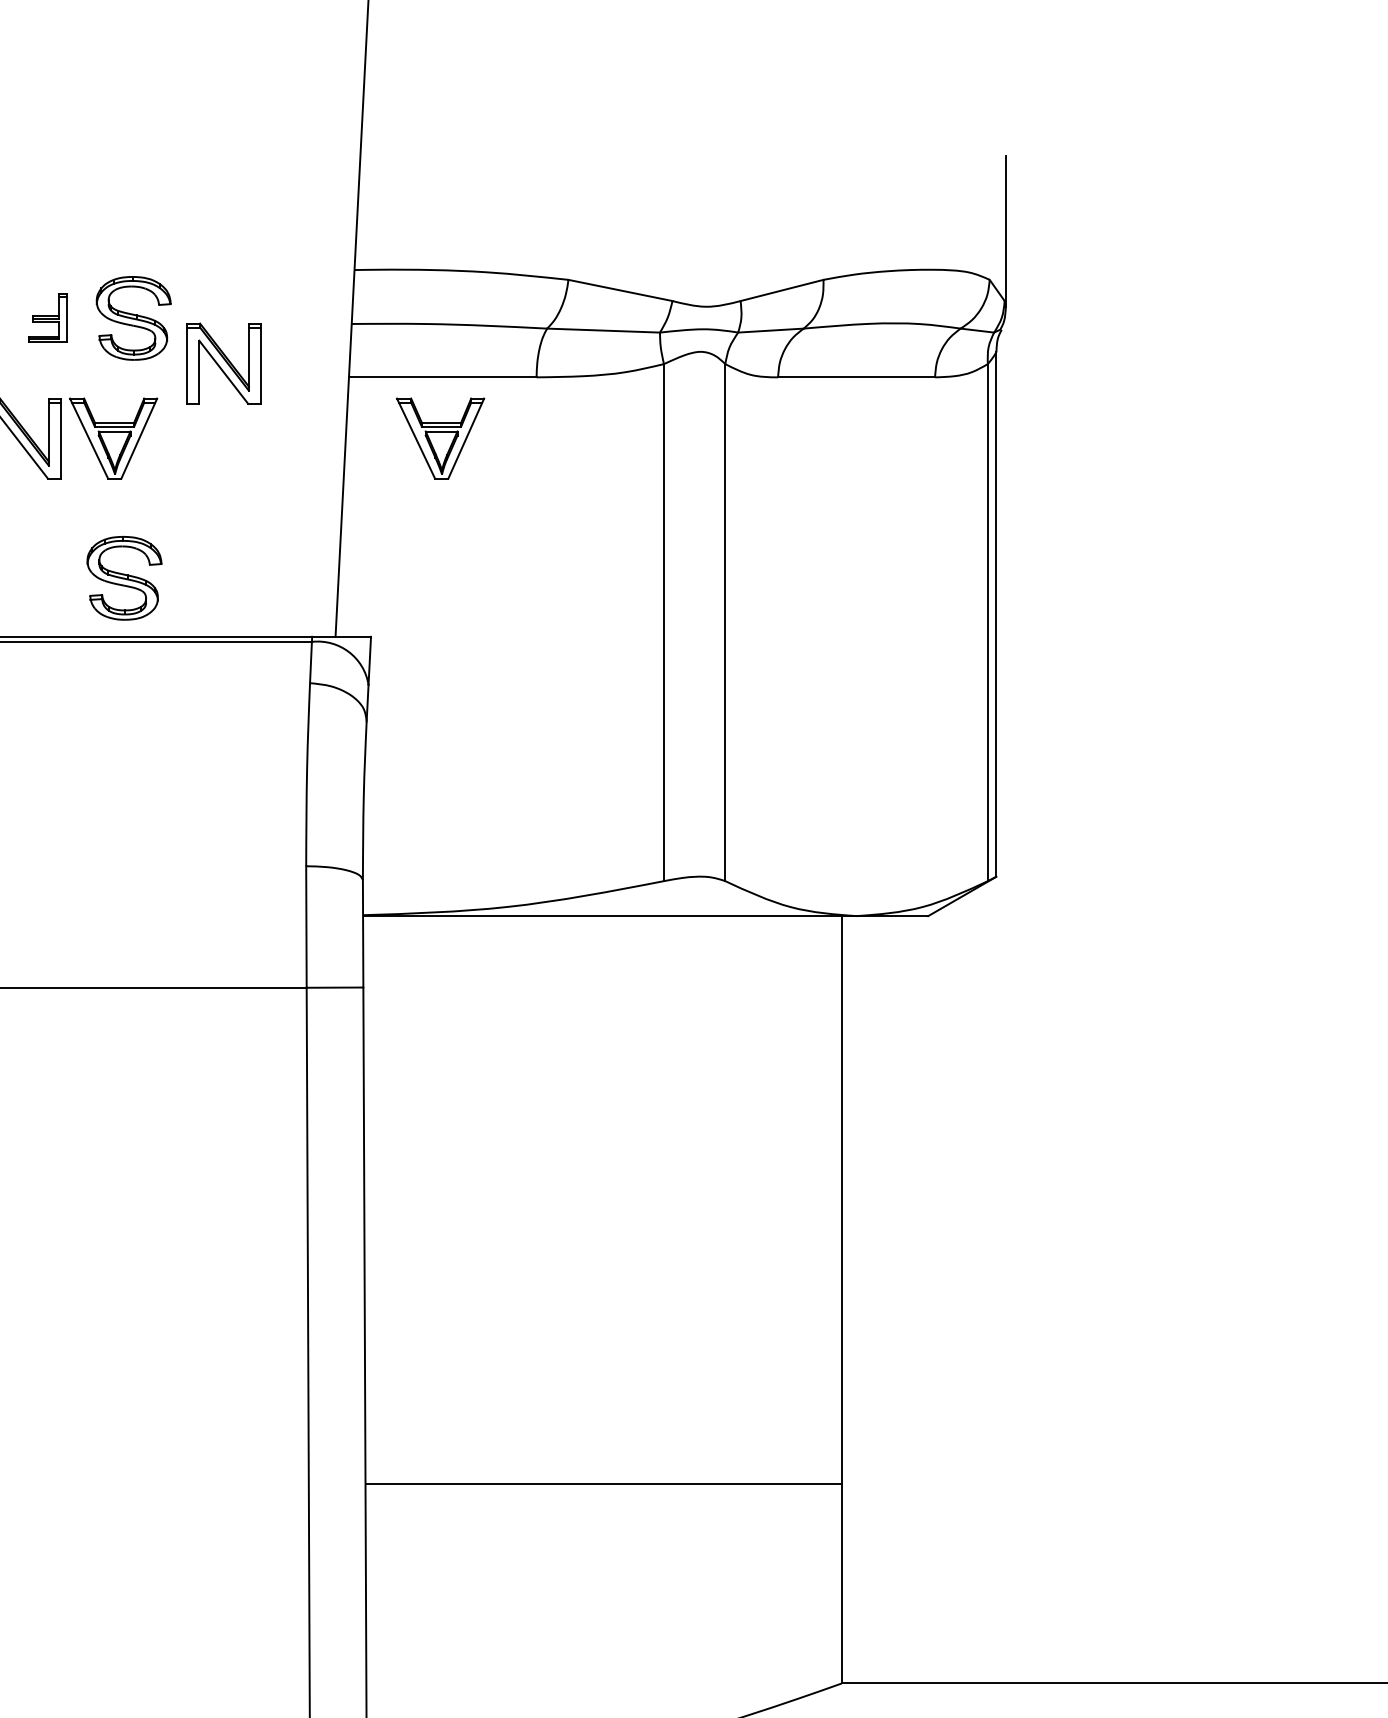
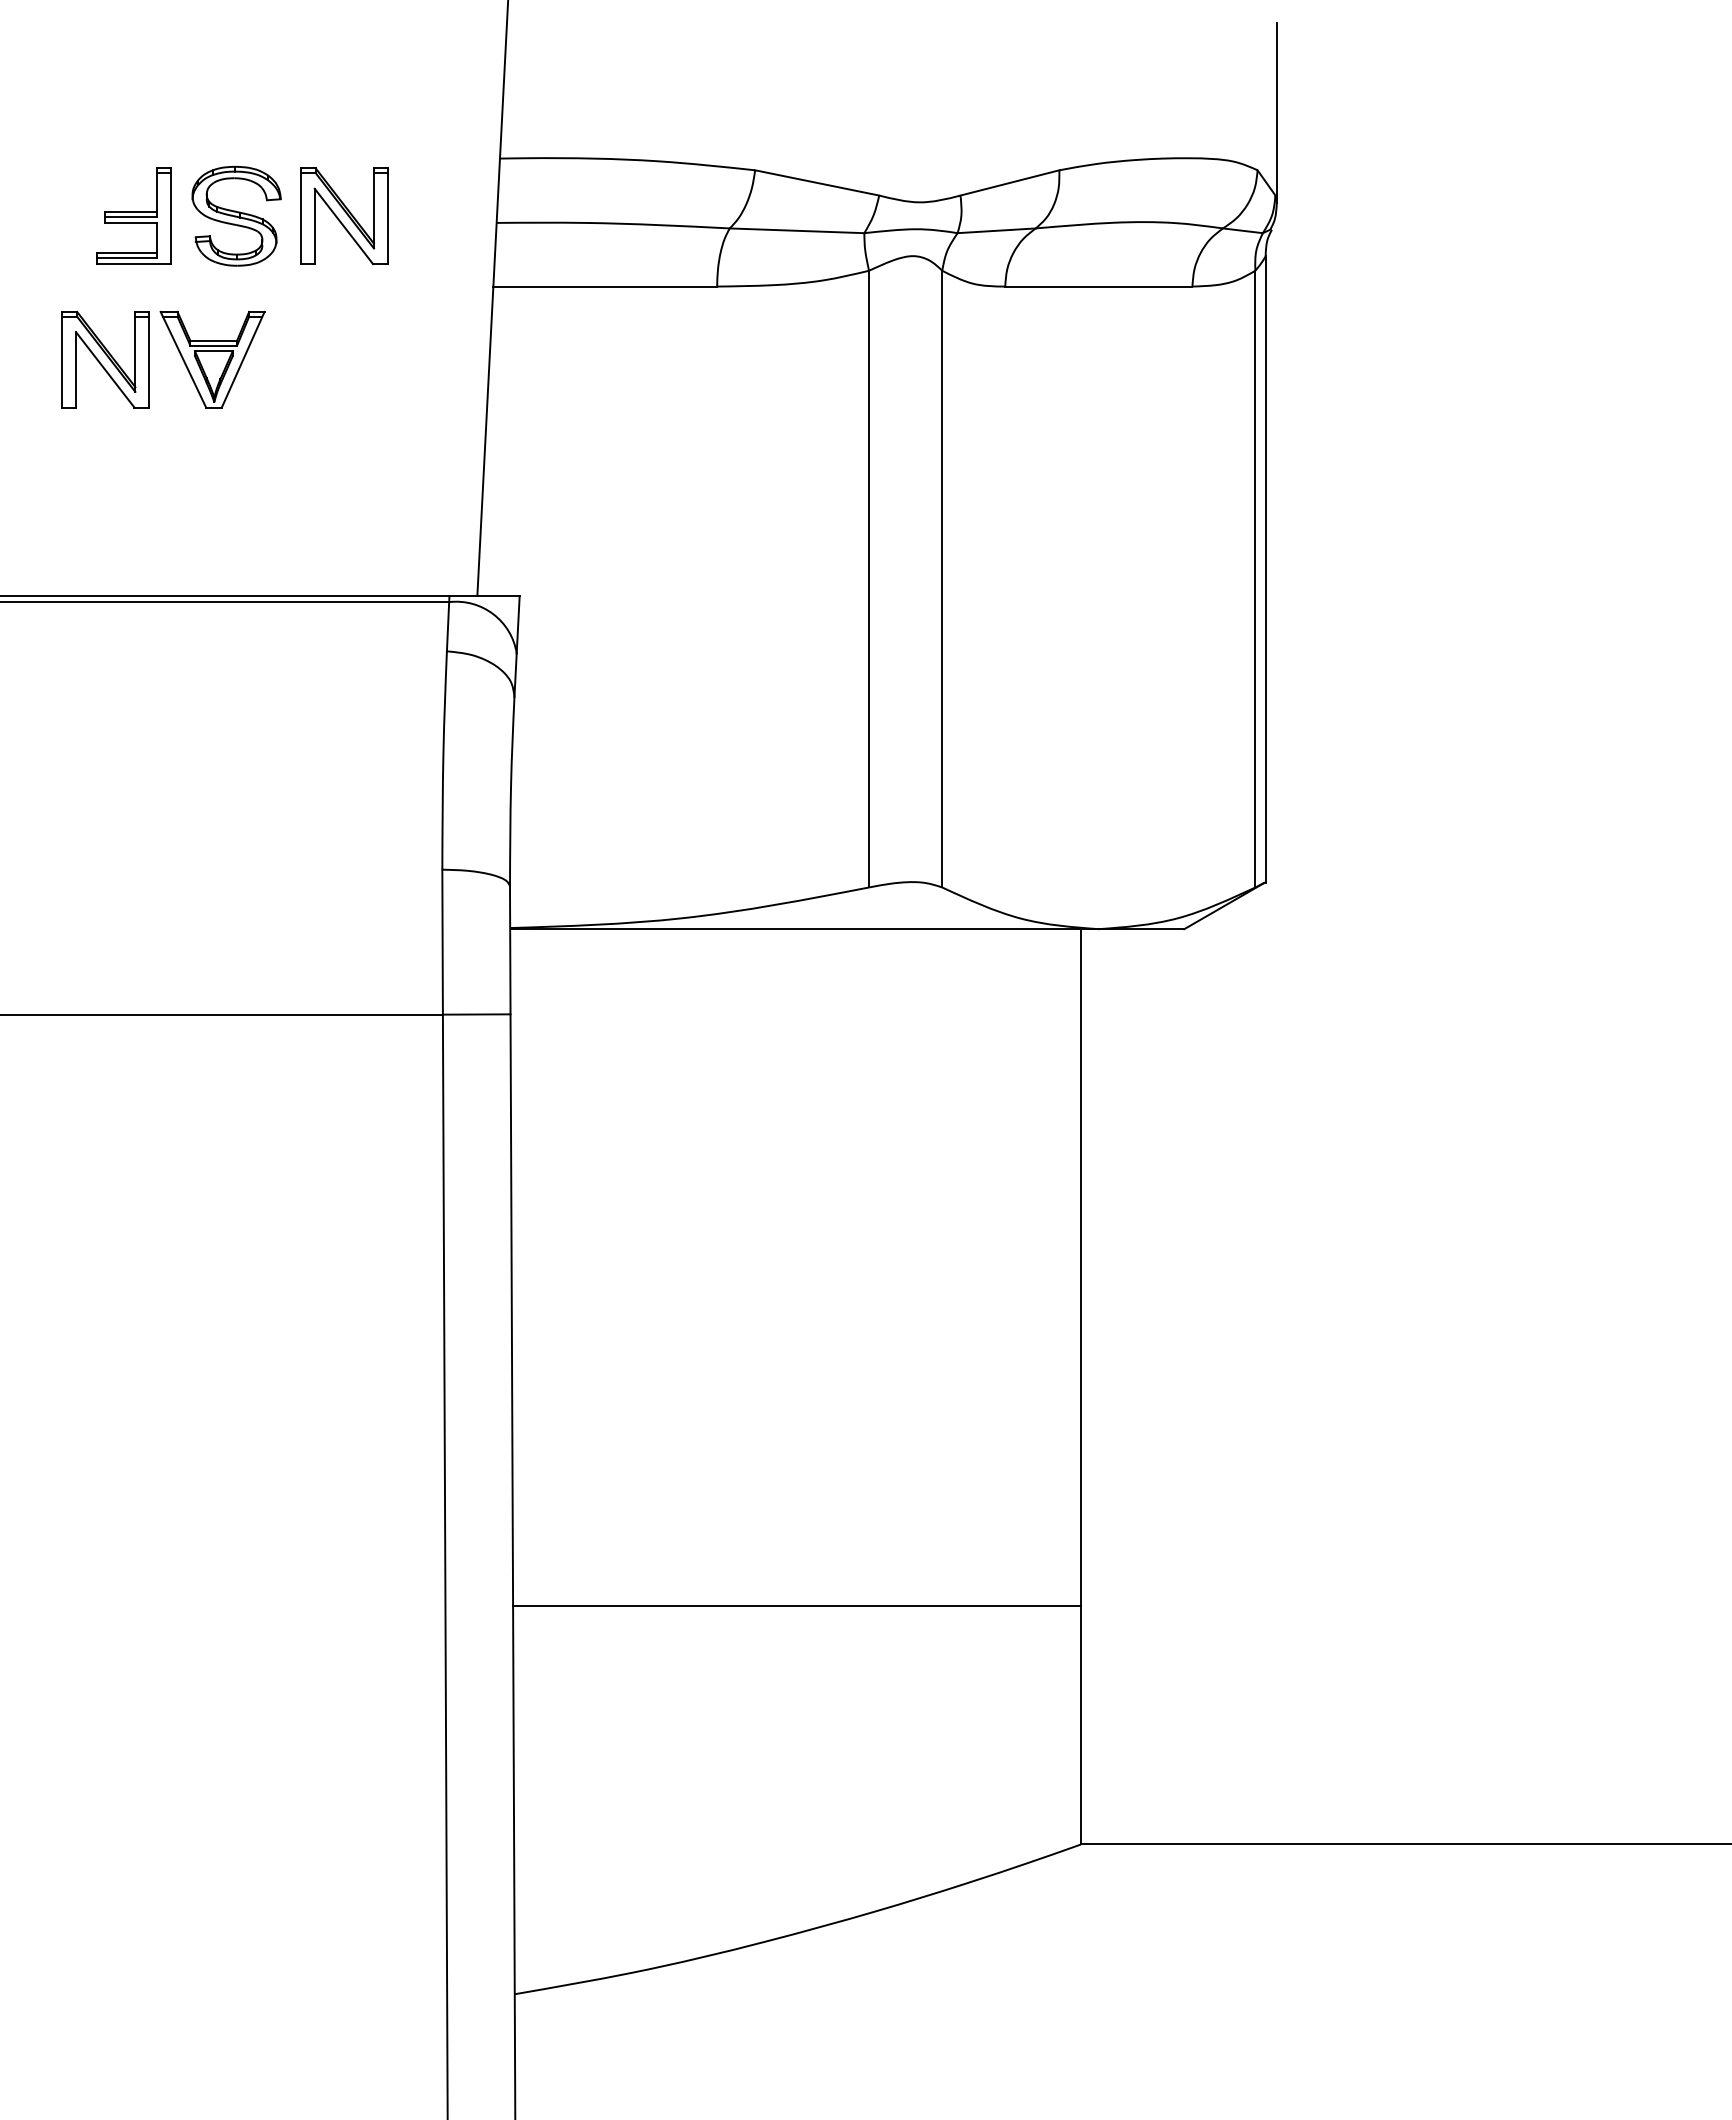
part: (47, 317) -> (133, 215), size x1.67
part: (224, 363) -> (344, 215), moved
part: (440, 438) -> (602, 359), removed
part: (124, 577) -> (225, 525), removed

